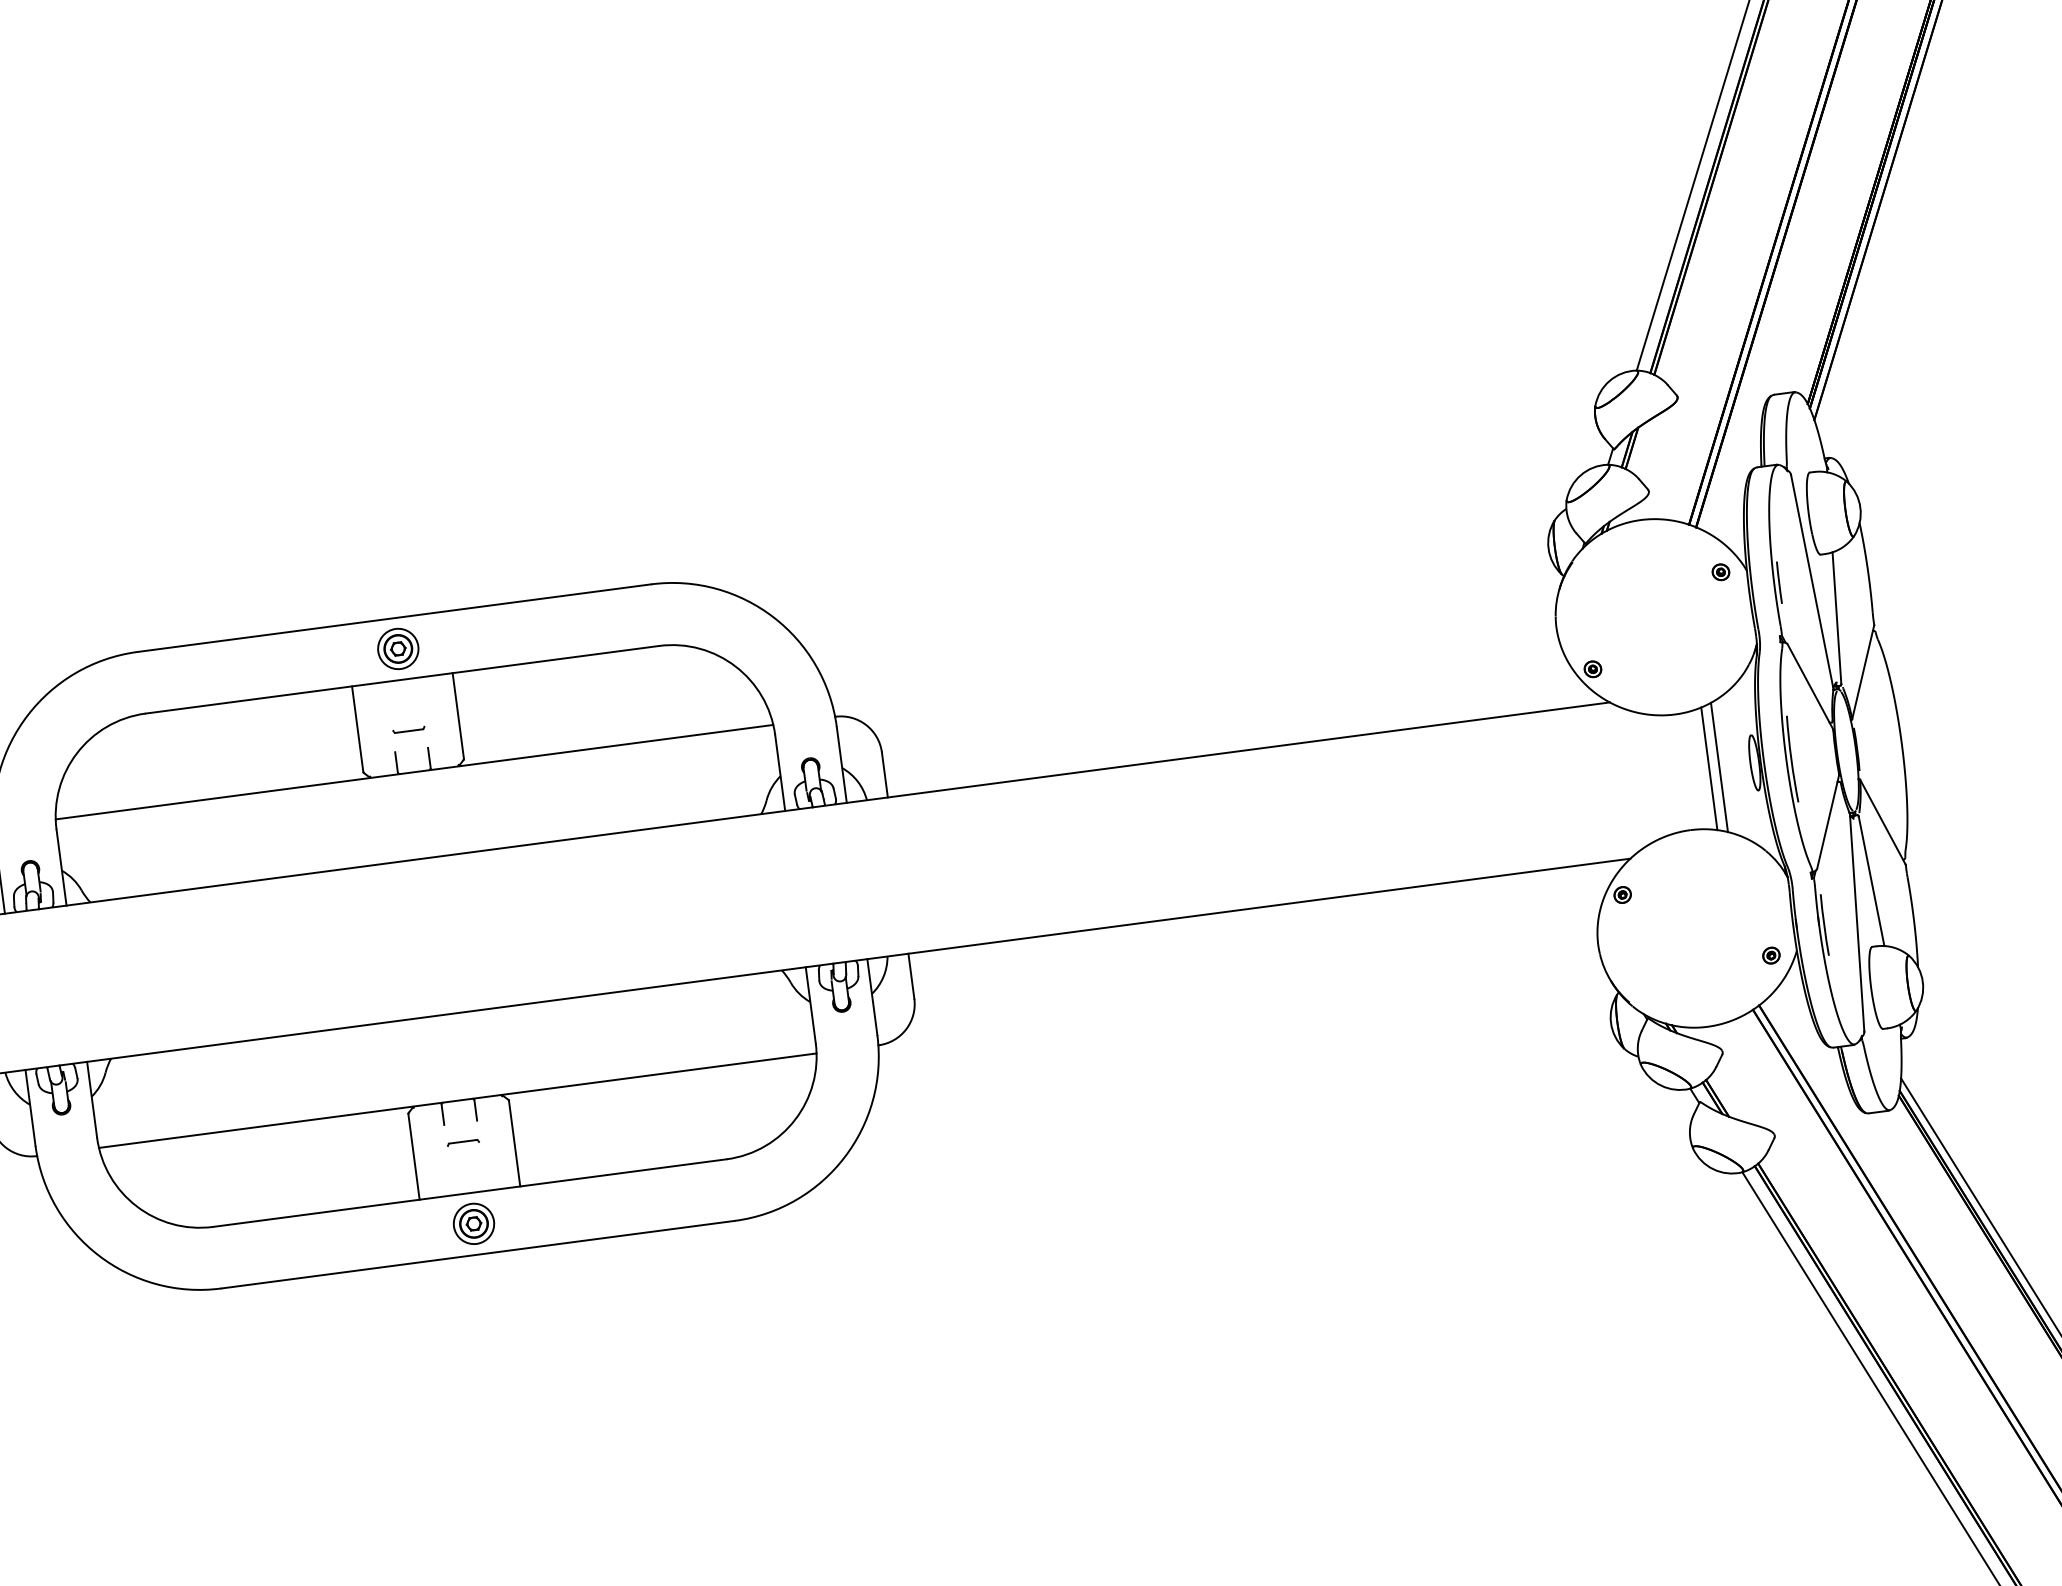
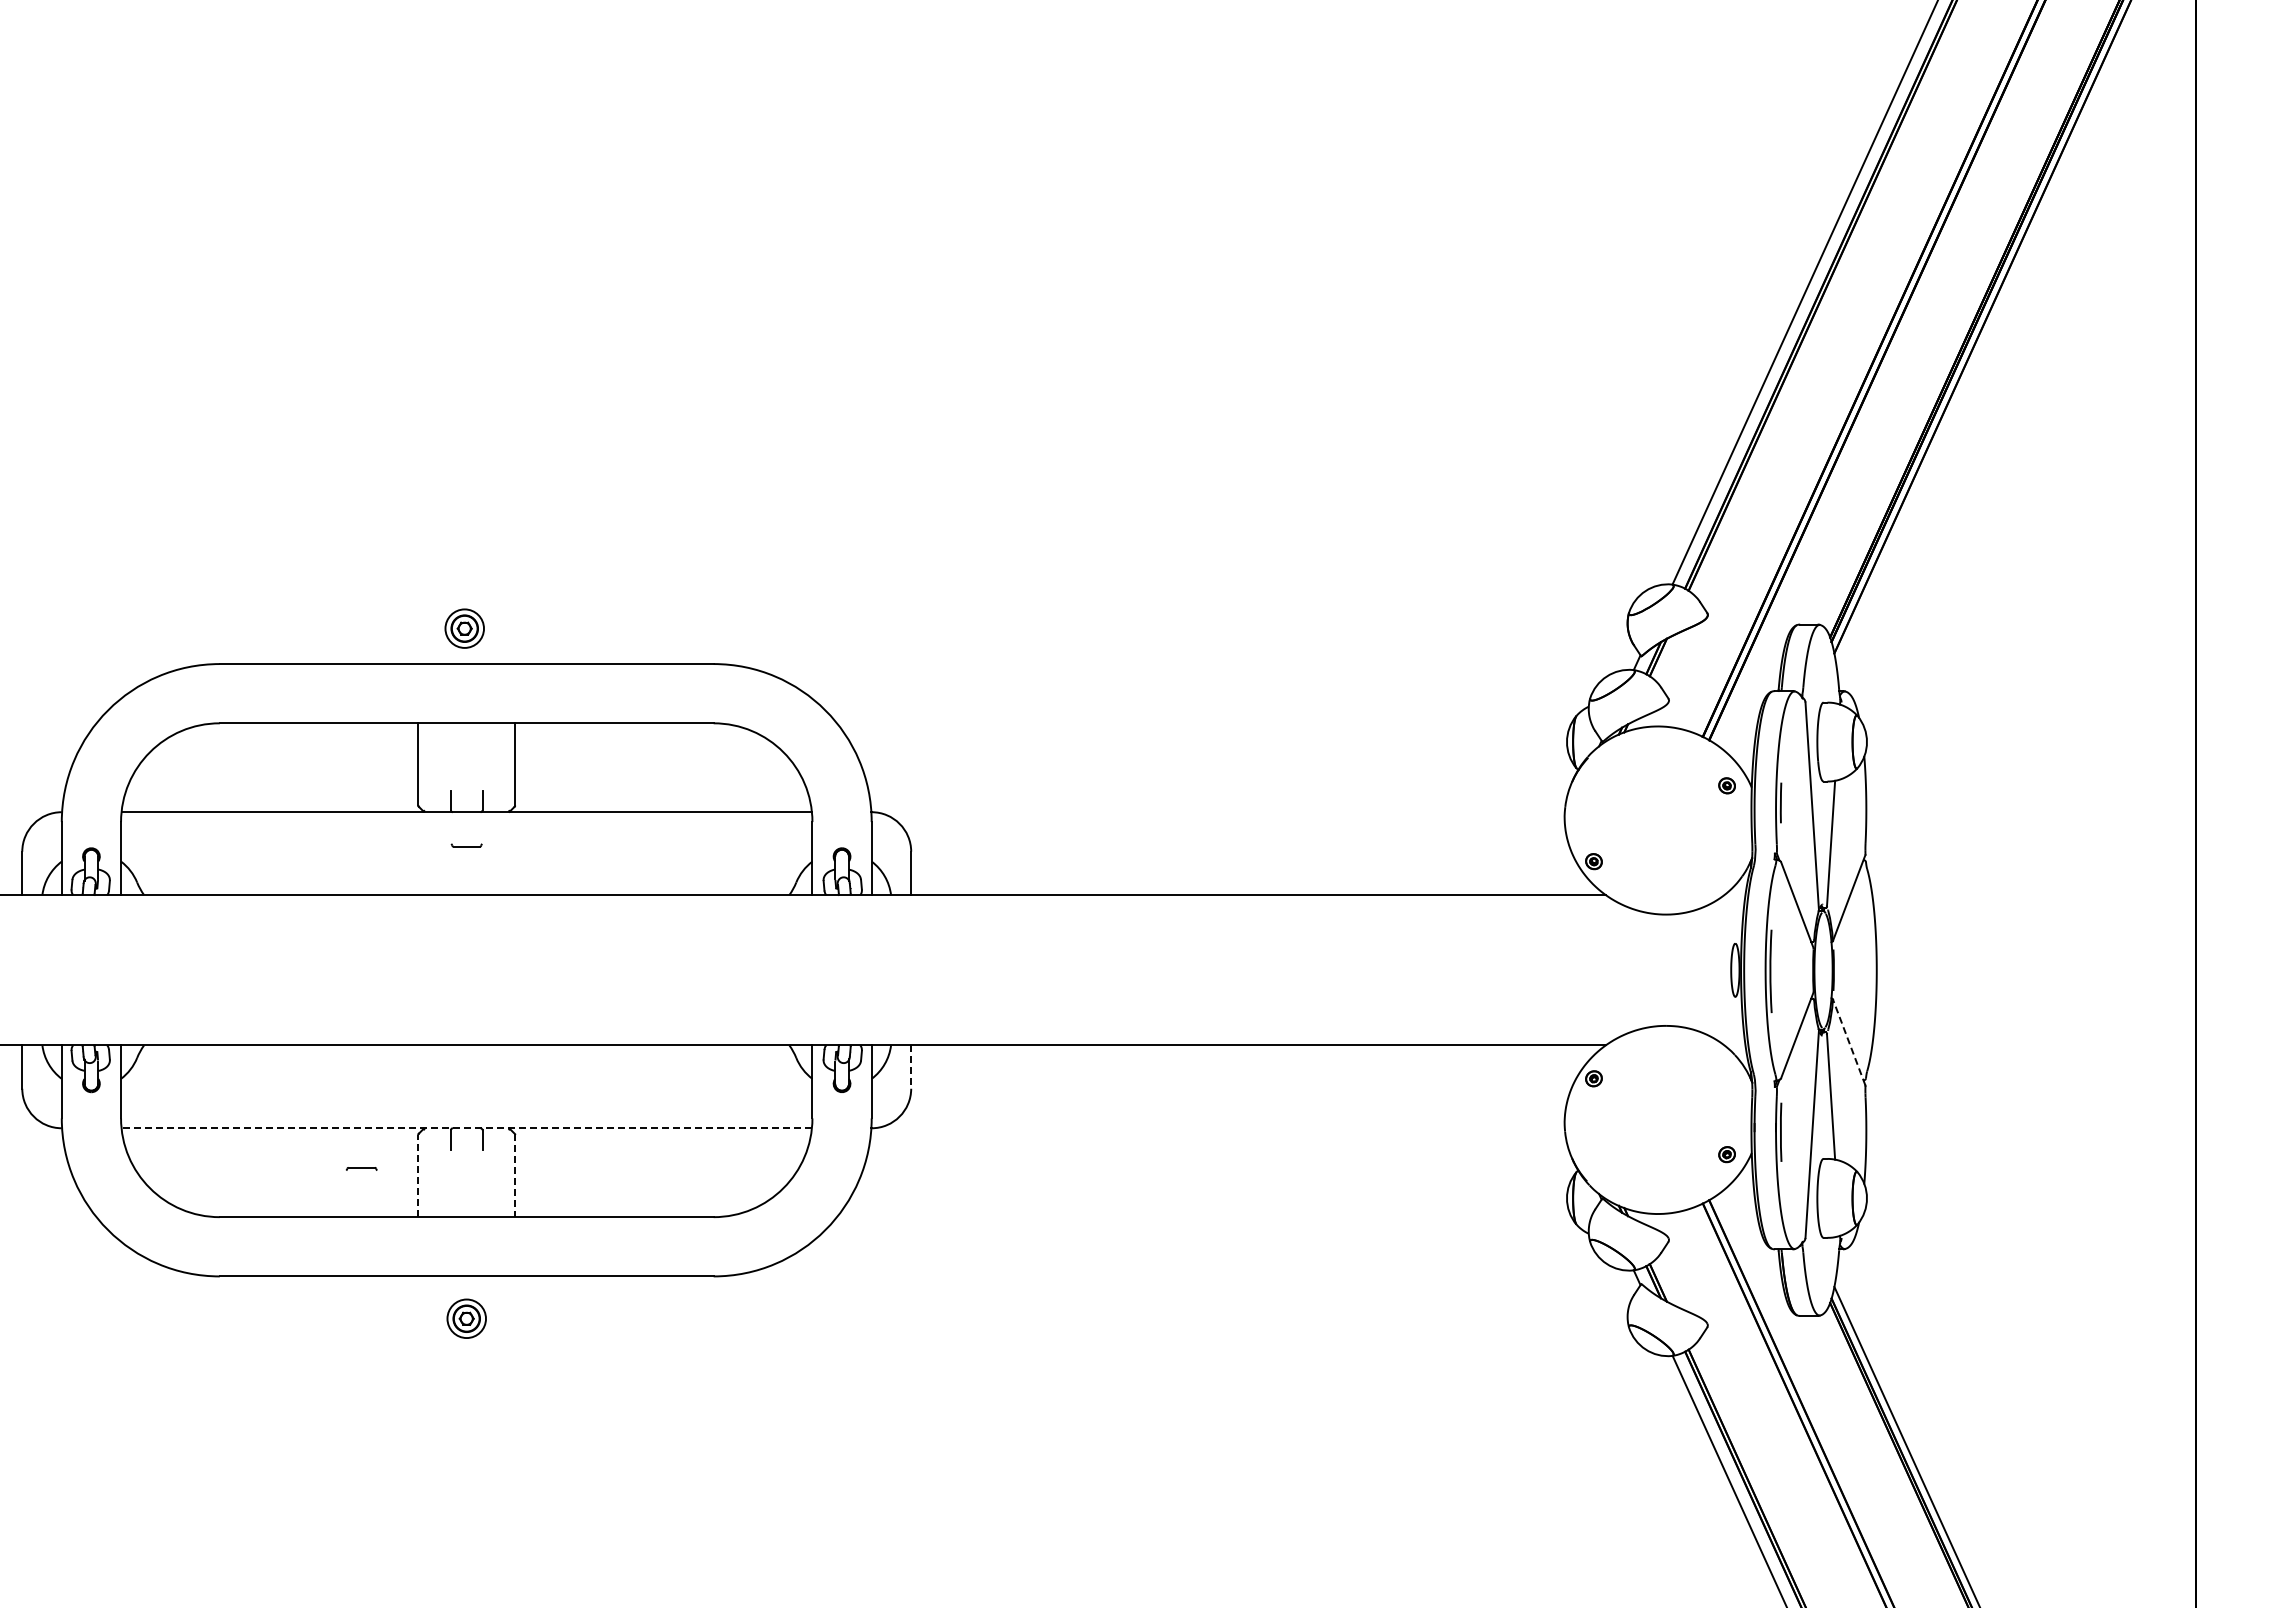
part: (398, 648) -> (464, 628), moved
part: (408, 729) -> (466, 845), moved
line: (1719, 767) -> (1701, 970), removed
line: (1709, 769) -> (1691, 970), removed
line: (1883, 822) -> (1849, 1042), solid -> dashed
line: (911, 976) -> (911, 1067), solid -> dashed
line: (457, 1100) -> (466, 1128), solid -> dashed
part: (463, 1142) -> (361, 1168), moved
line: (515, 1144) -> (515, 1176), solid -> dashed
line: (414, 1156) -> (418, 1175), solid -> dashed
part: (473, 1223) -> (466, 1318), moved

